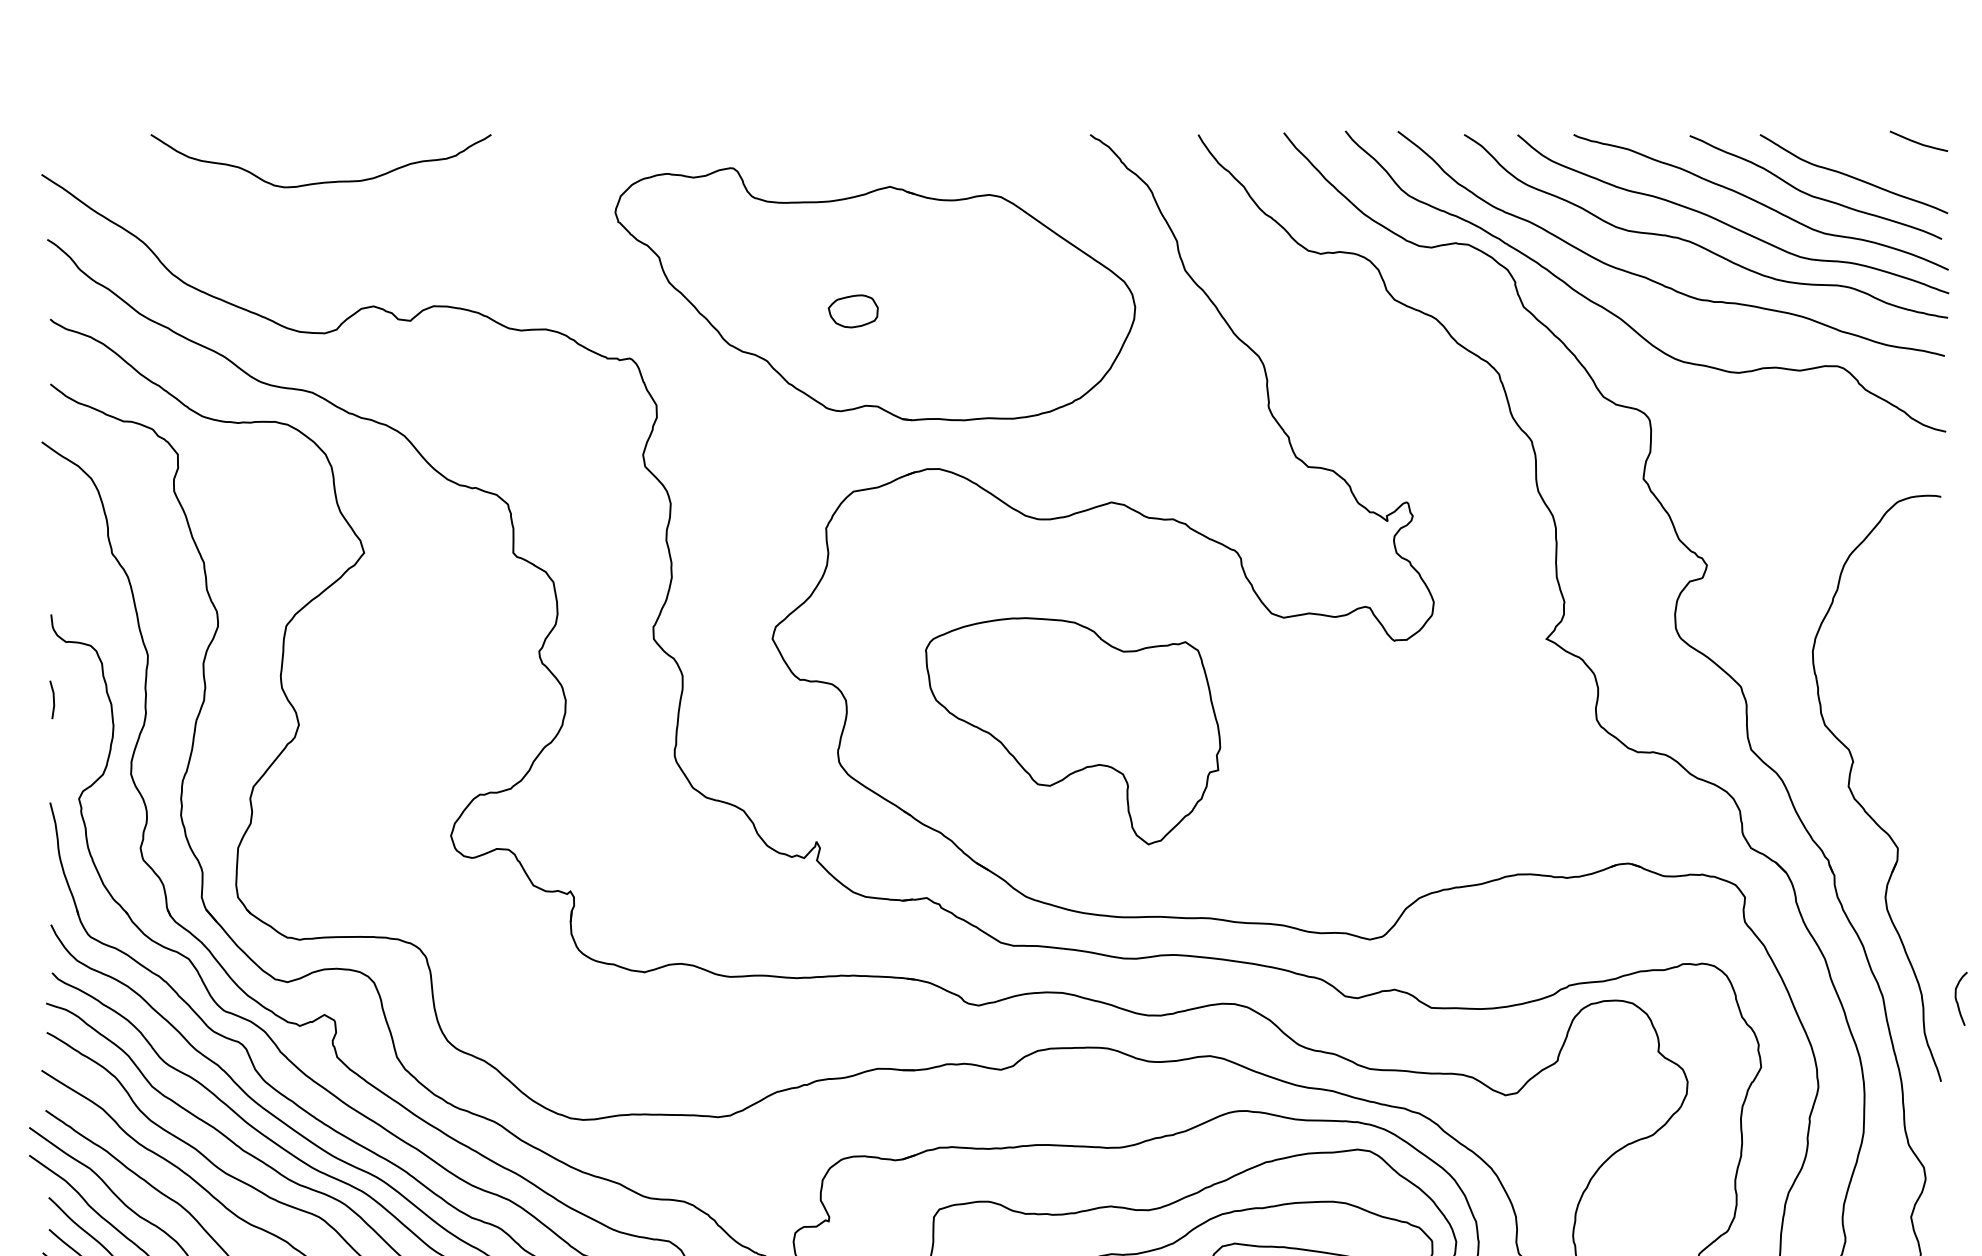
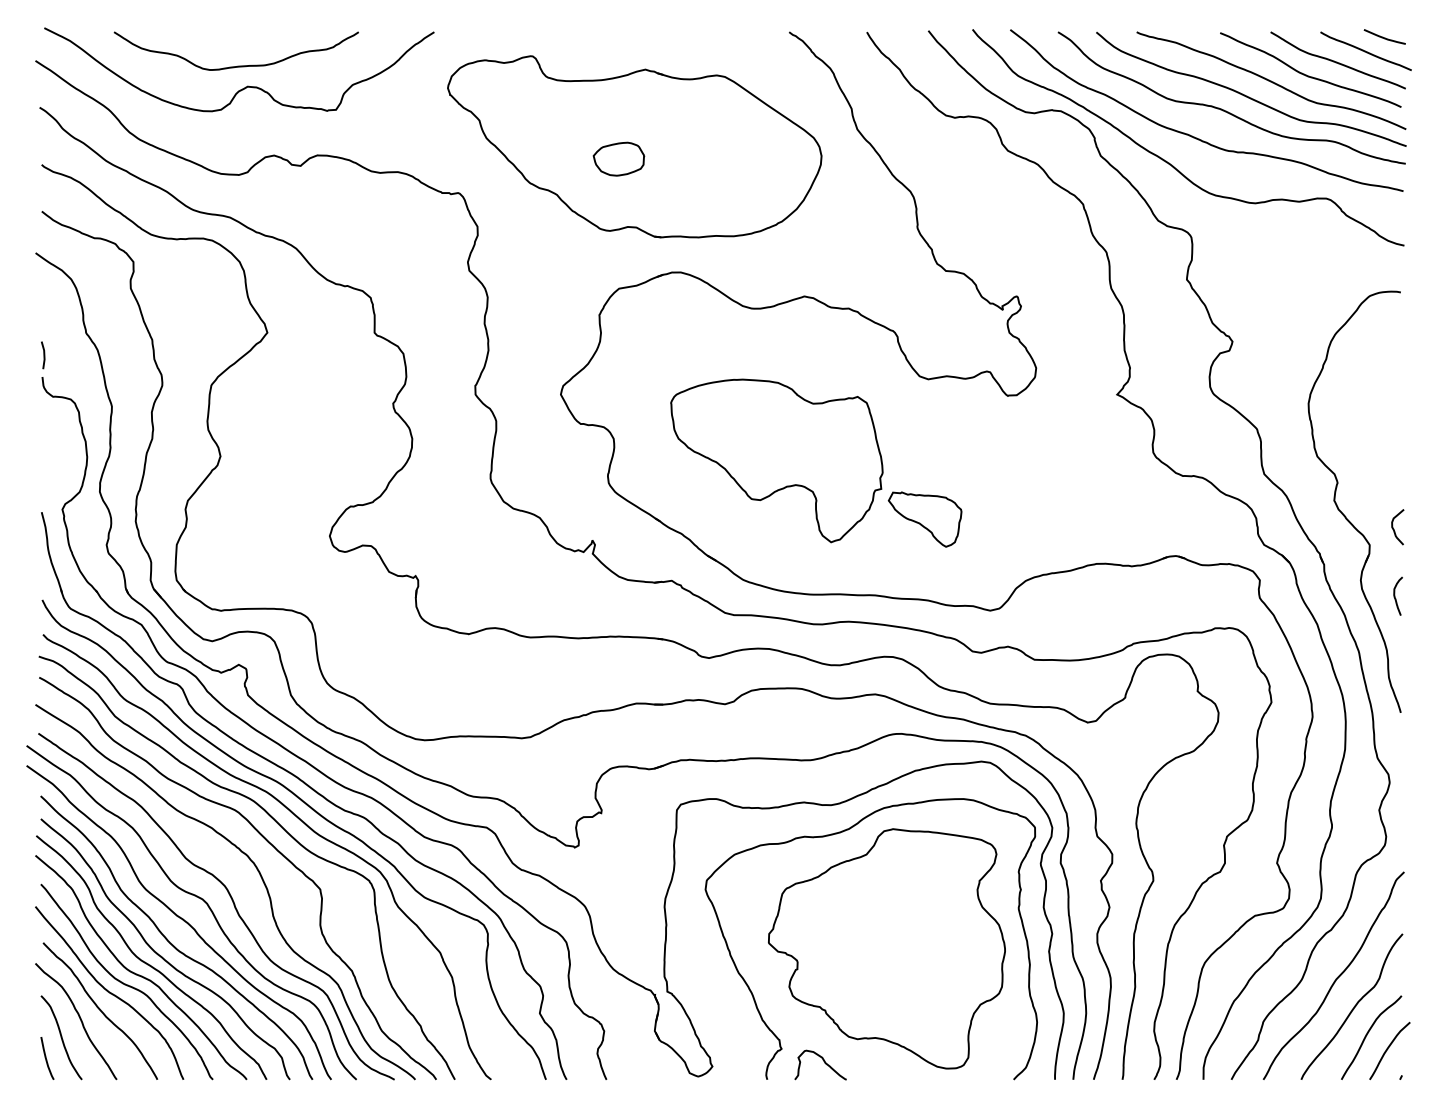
curve: (1891, 160) -> (1365, 50), added
curve: (336, 208) -> (247, 85), added
part: (852, 310) -> (618, 158), size x1.43
line: (52, 700) -> (43, 355), moved
part: (1278, 812) -> (924, 519), added
curve: (1932, 826) -> (1394, 529), added
curve: (1957, 997) -> (1395, 595), moved

